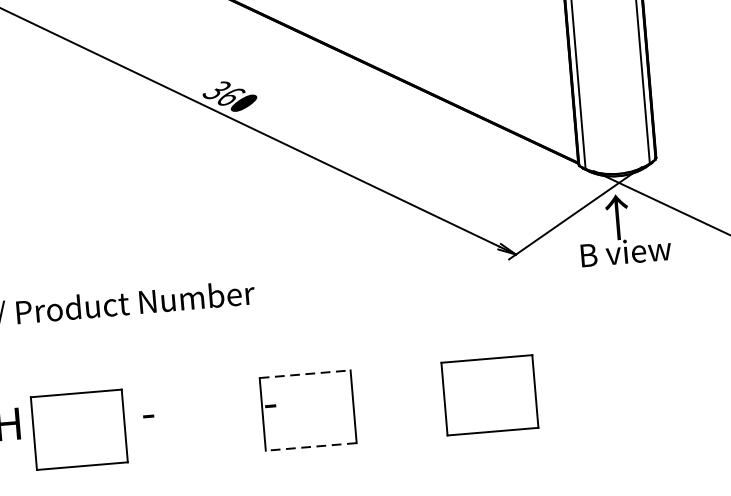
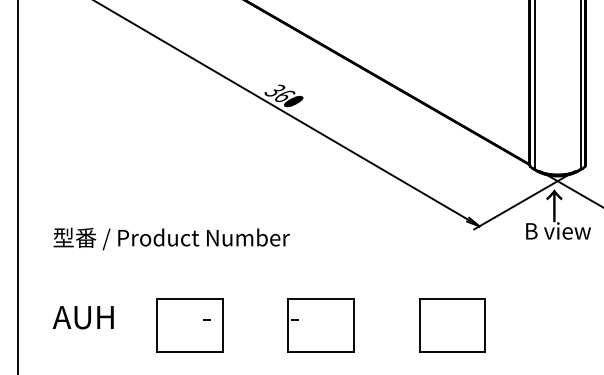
line: (305, 374) -> (321, 299), dashed -> solid
part: (78, 429) -> (189, 325), moved
line: (311, 446) -> (321, 351), dashed -> solid

